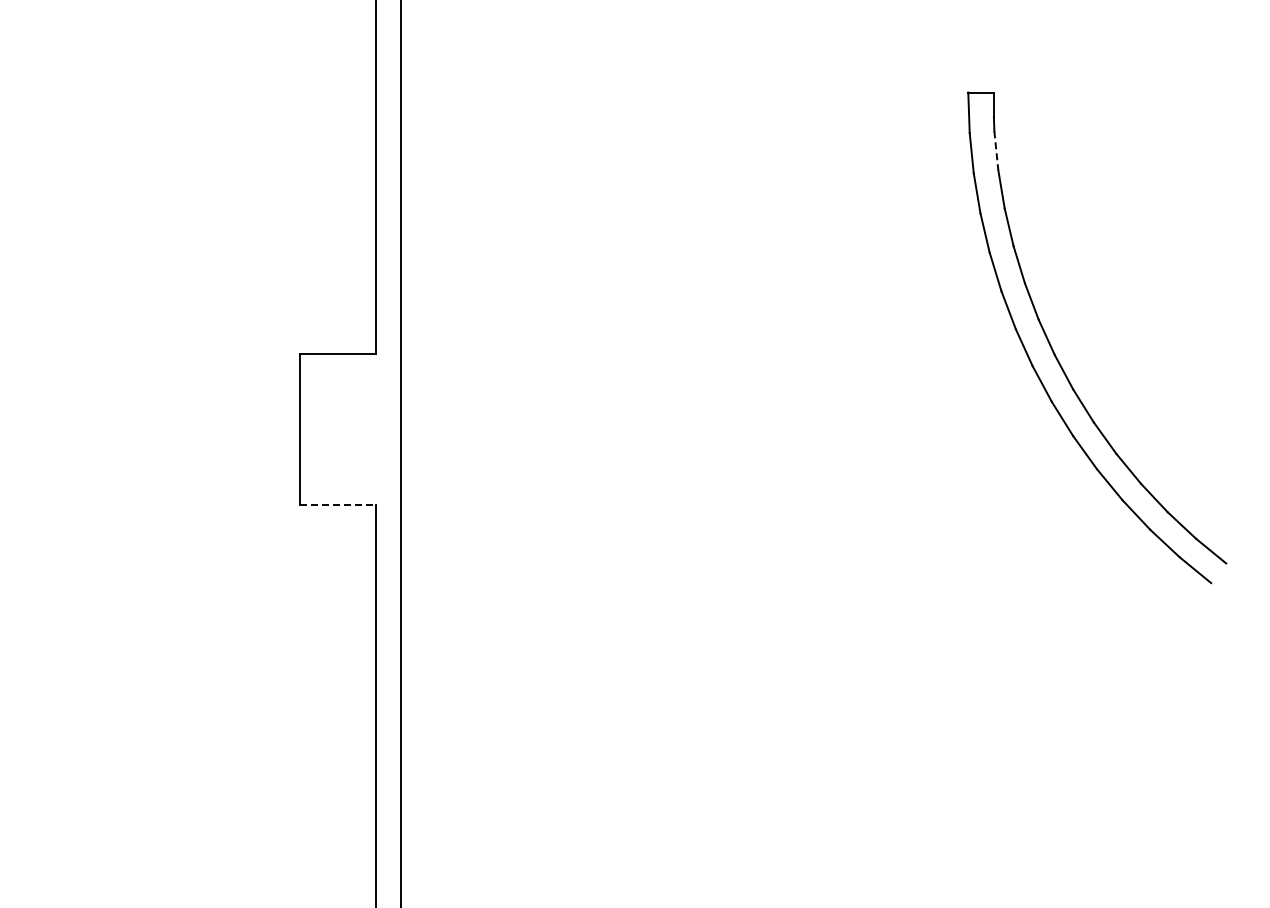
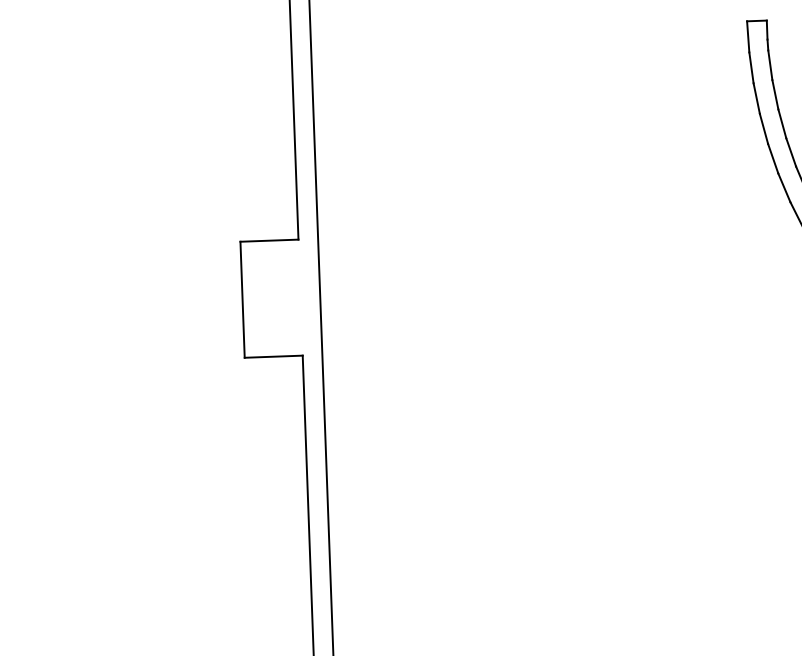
line: (996, 151) -> (770, 65), dashed -> solid
line: (338, 505) -> (274, 356), dashed -> solid

